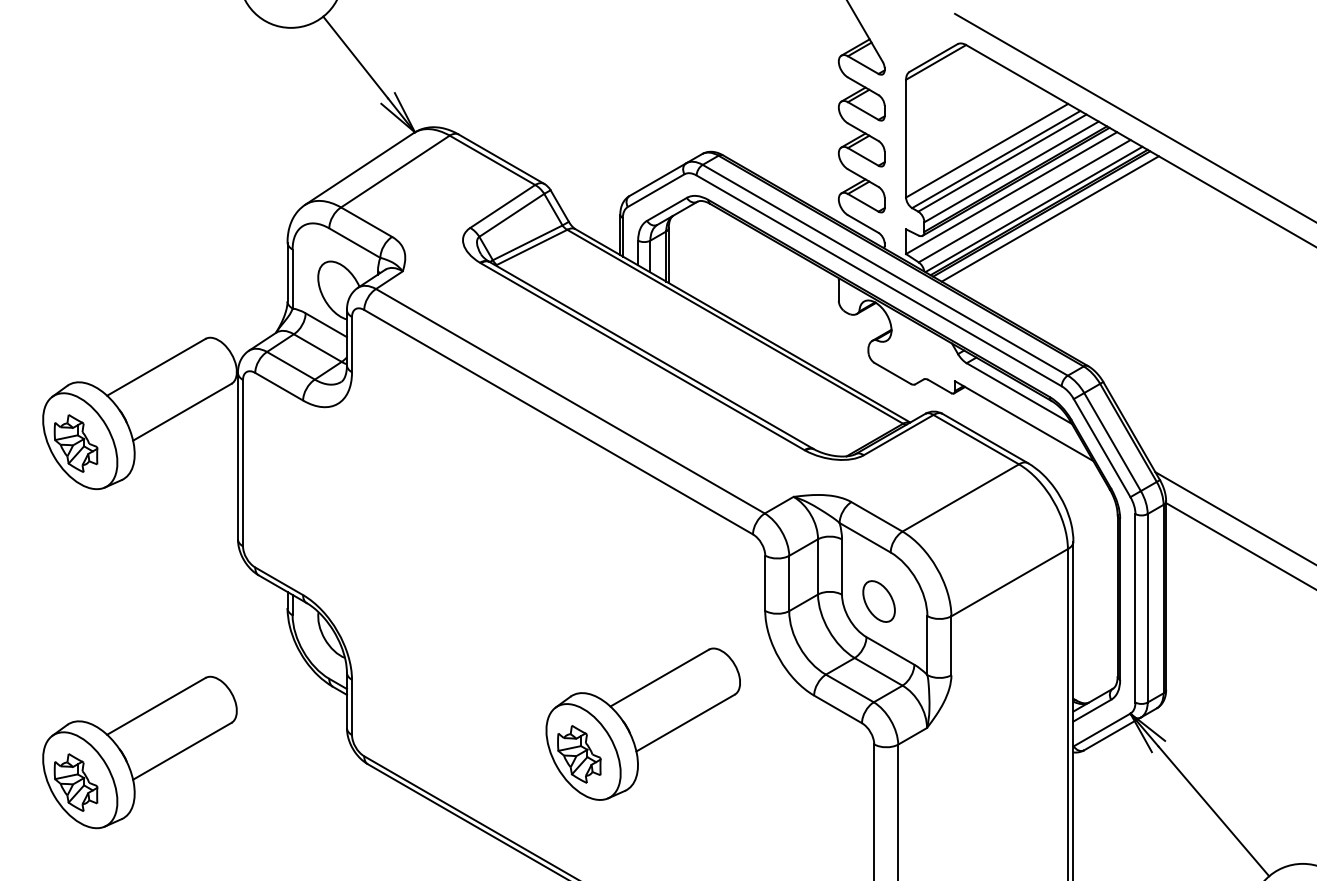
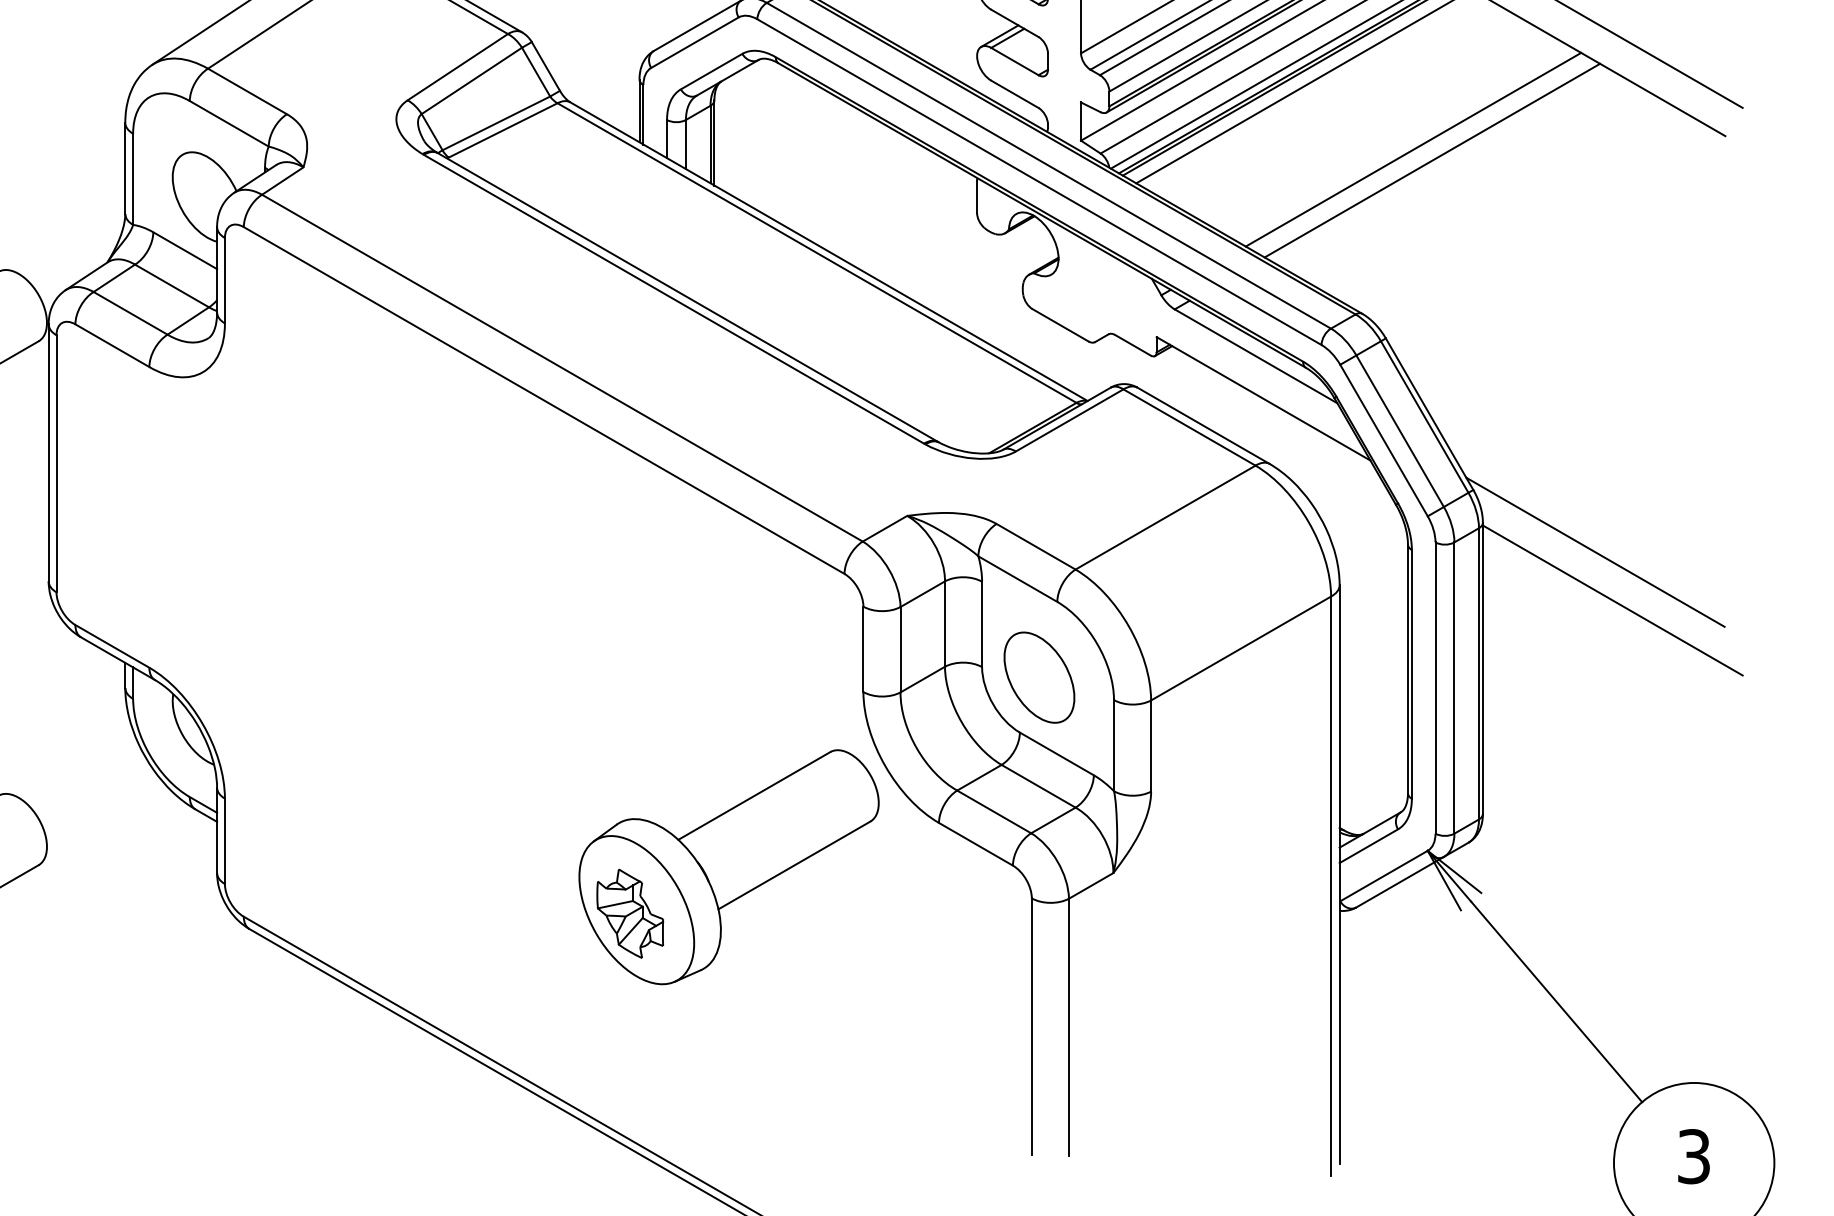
line: (1120, 259) -> (1412, 149), added
line: (1132, 266) -> (1430, 159), added
part: (878, 601) -> (1038, 677), size x1.43
part: (642, 723) -> (727, 866), moved

